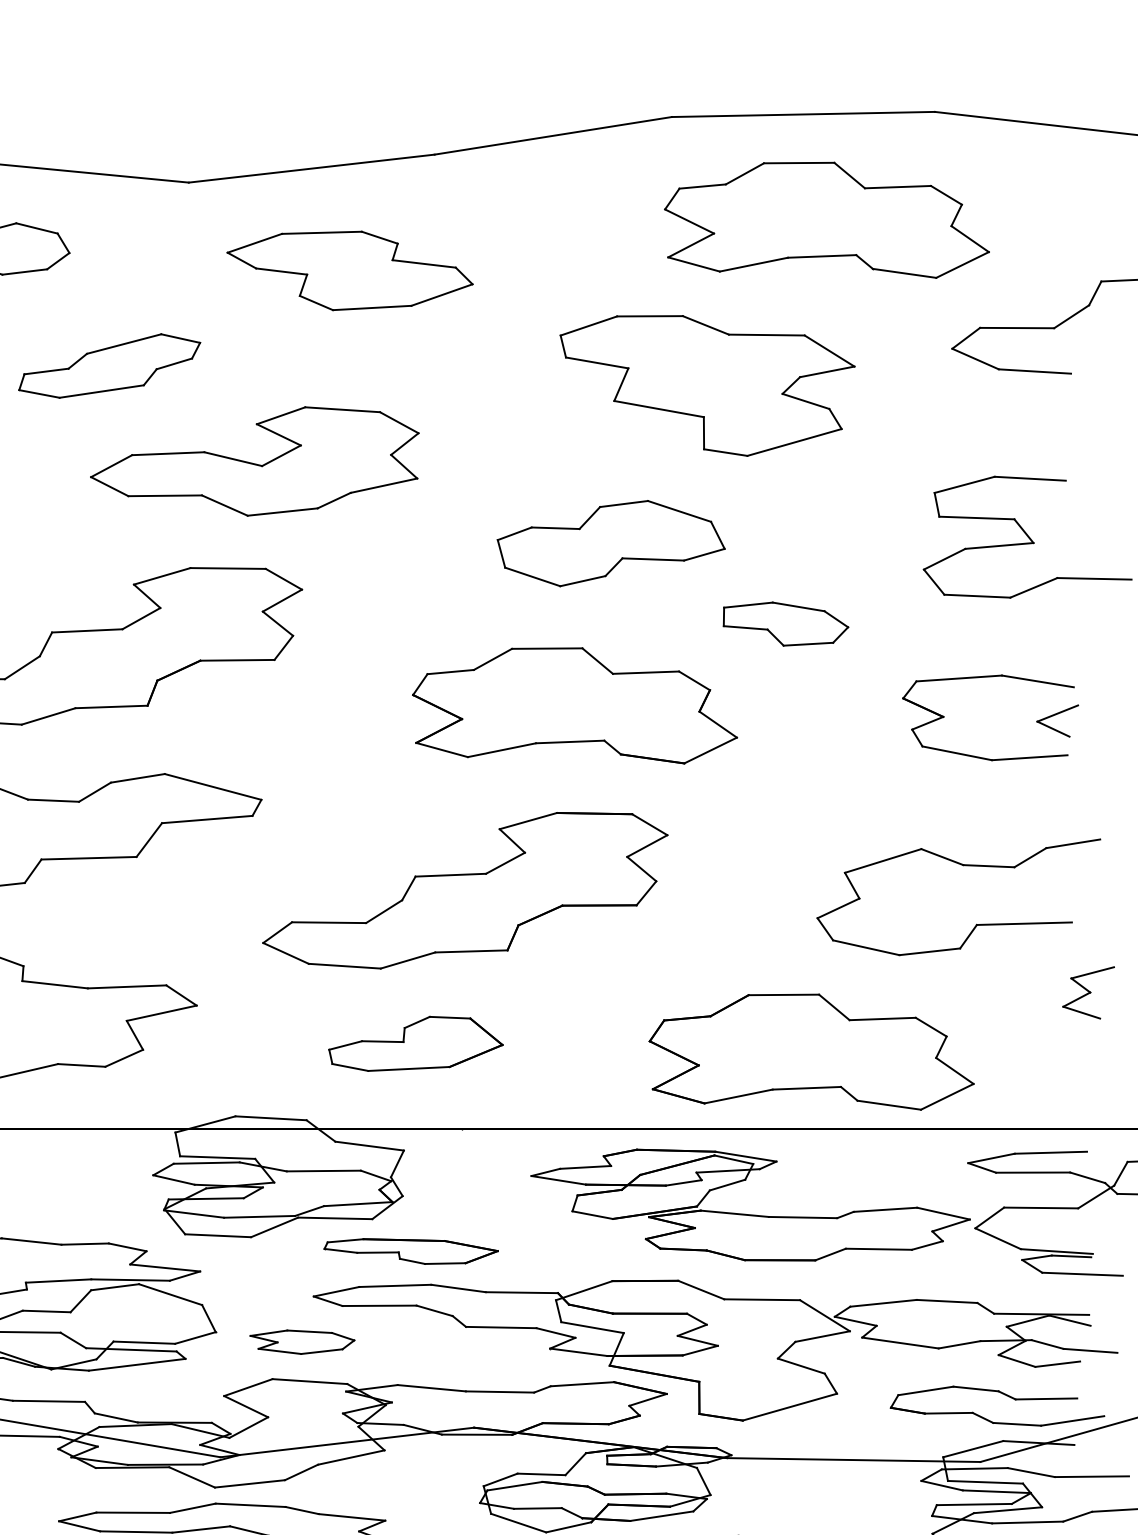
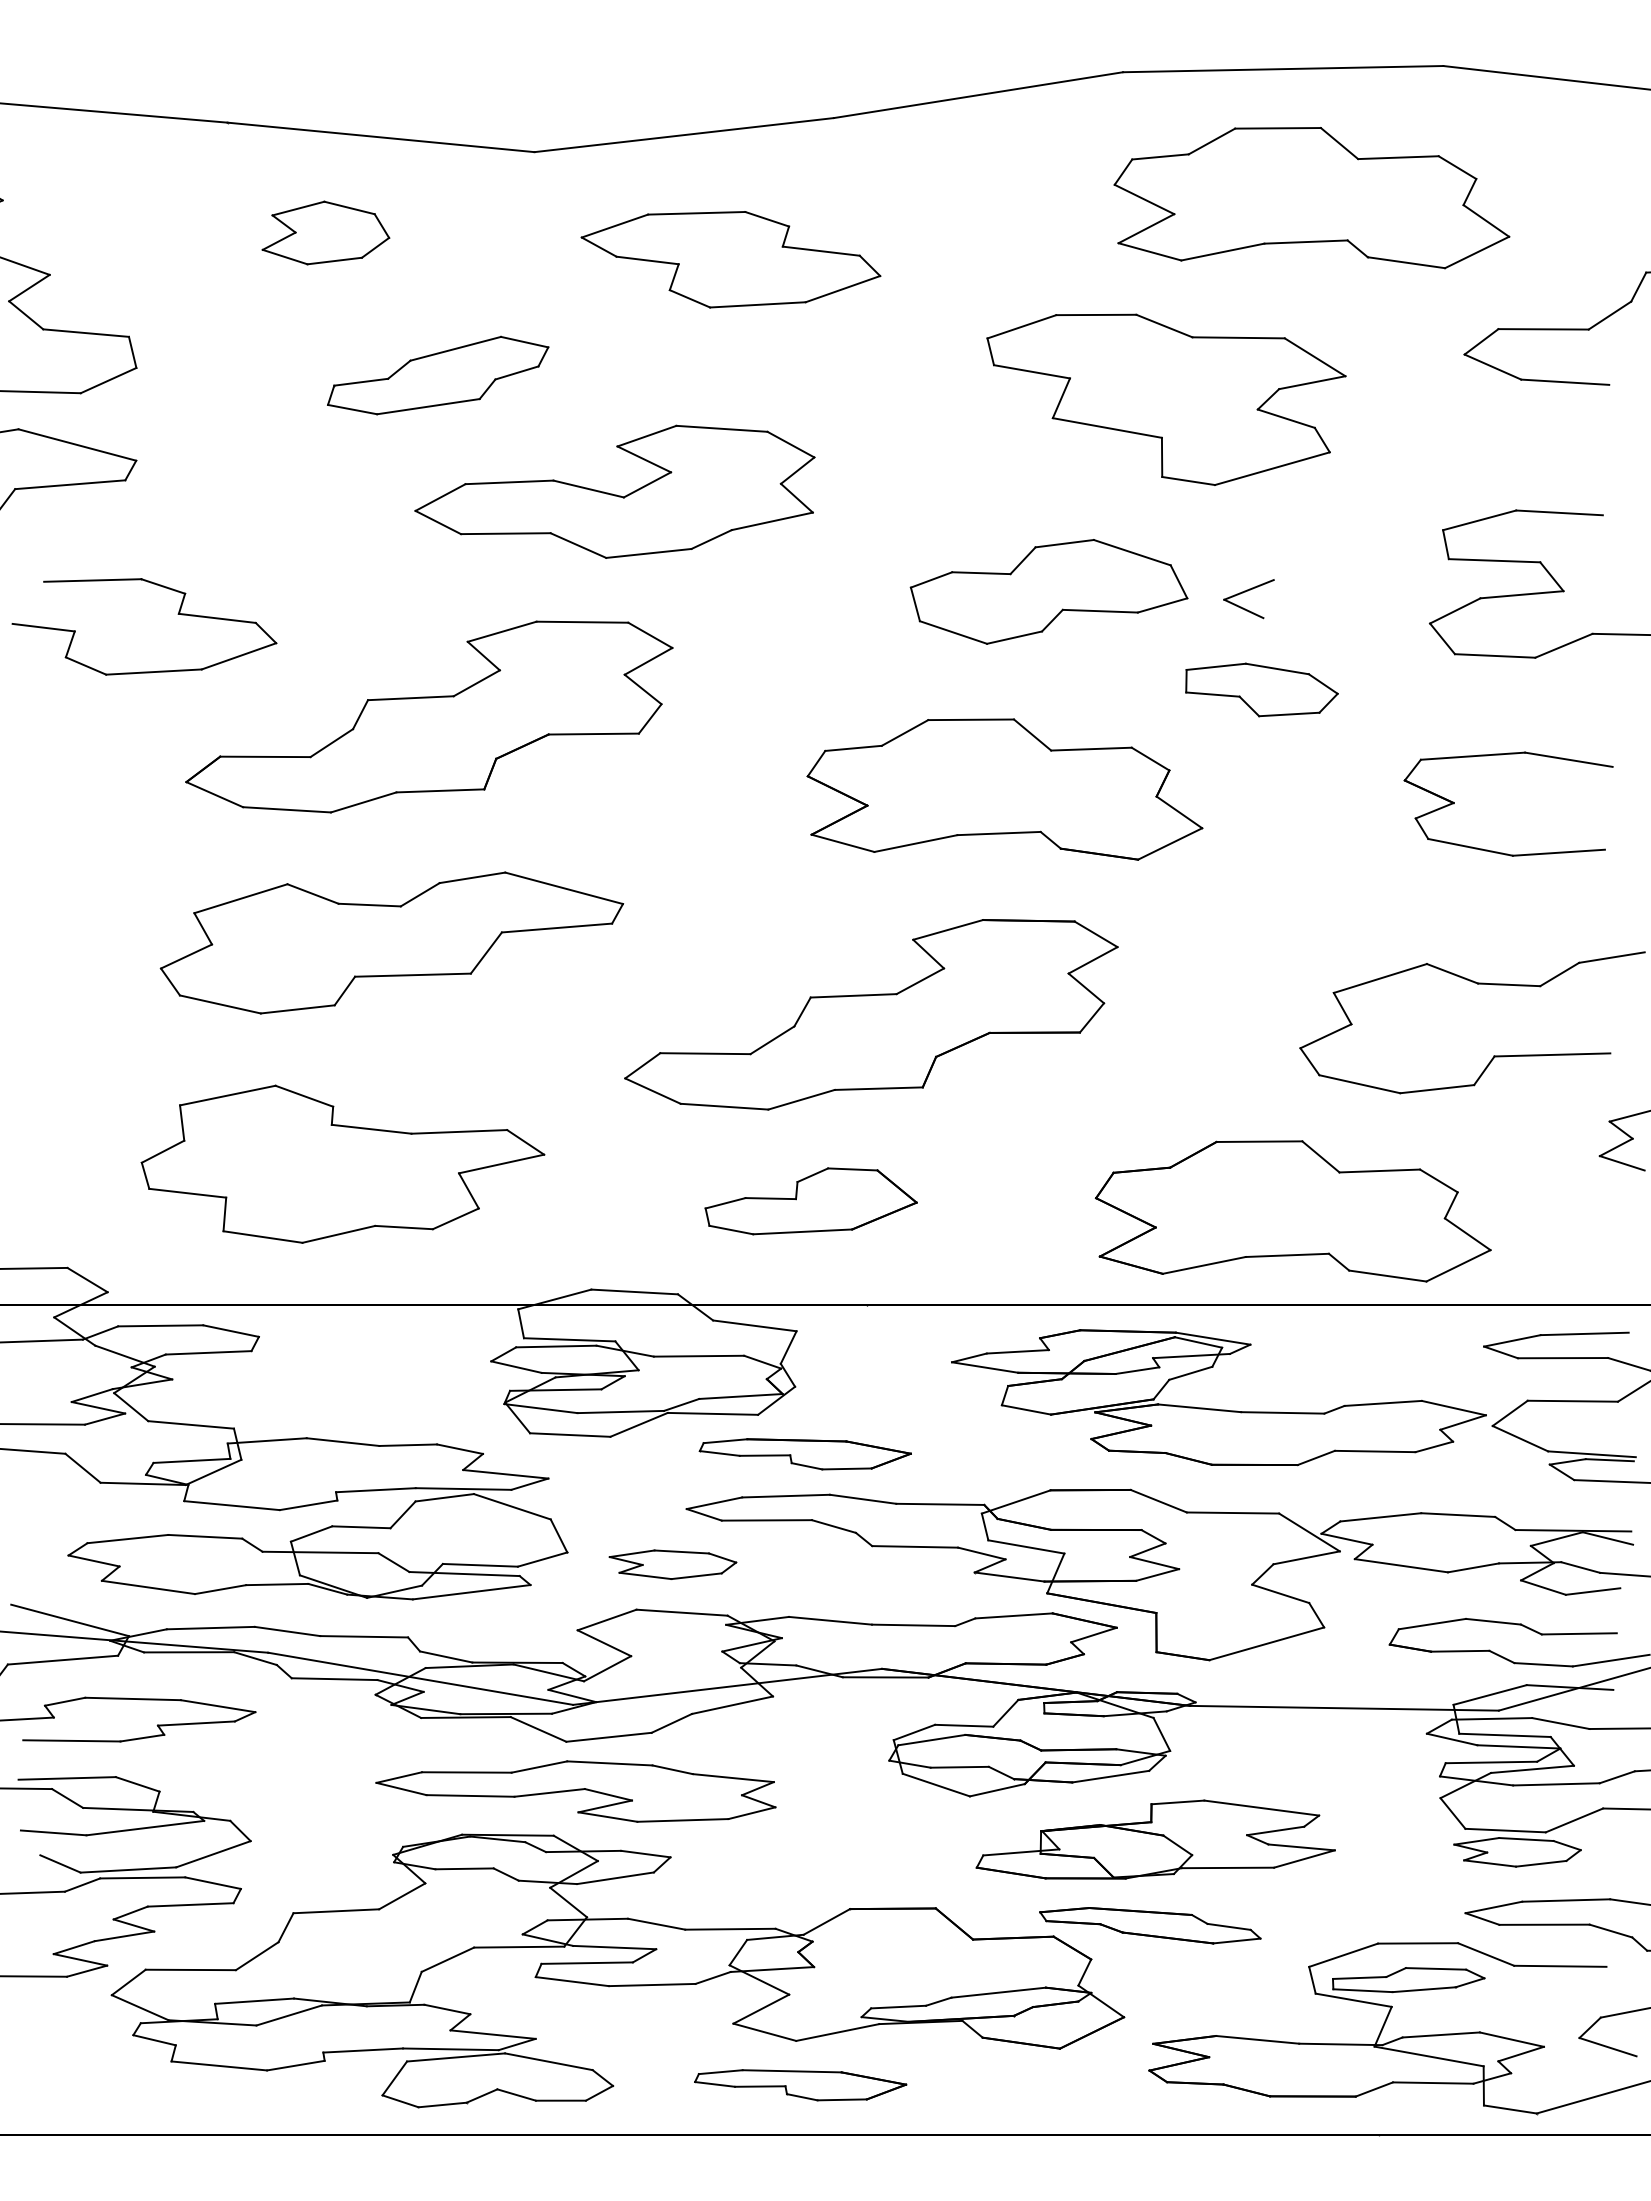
part: (1054, 715) -> (1245, 592), moved

